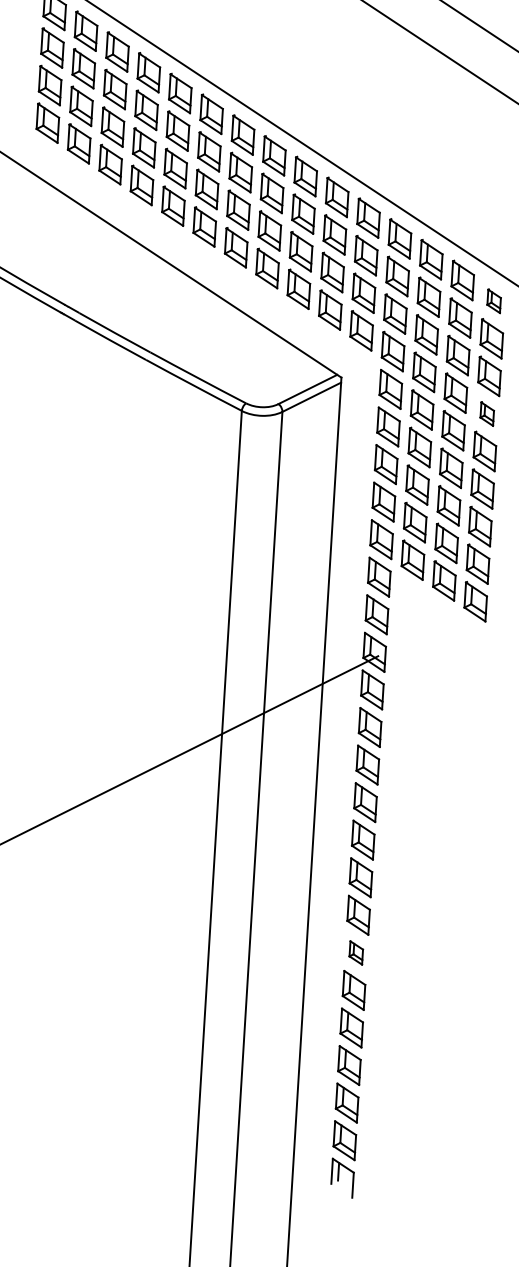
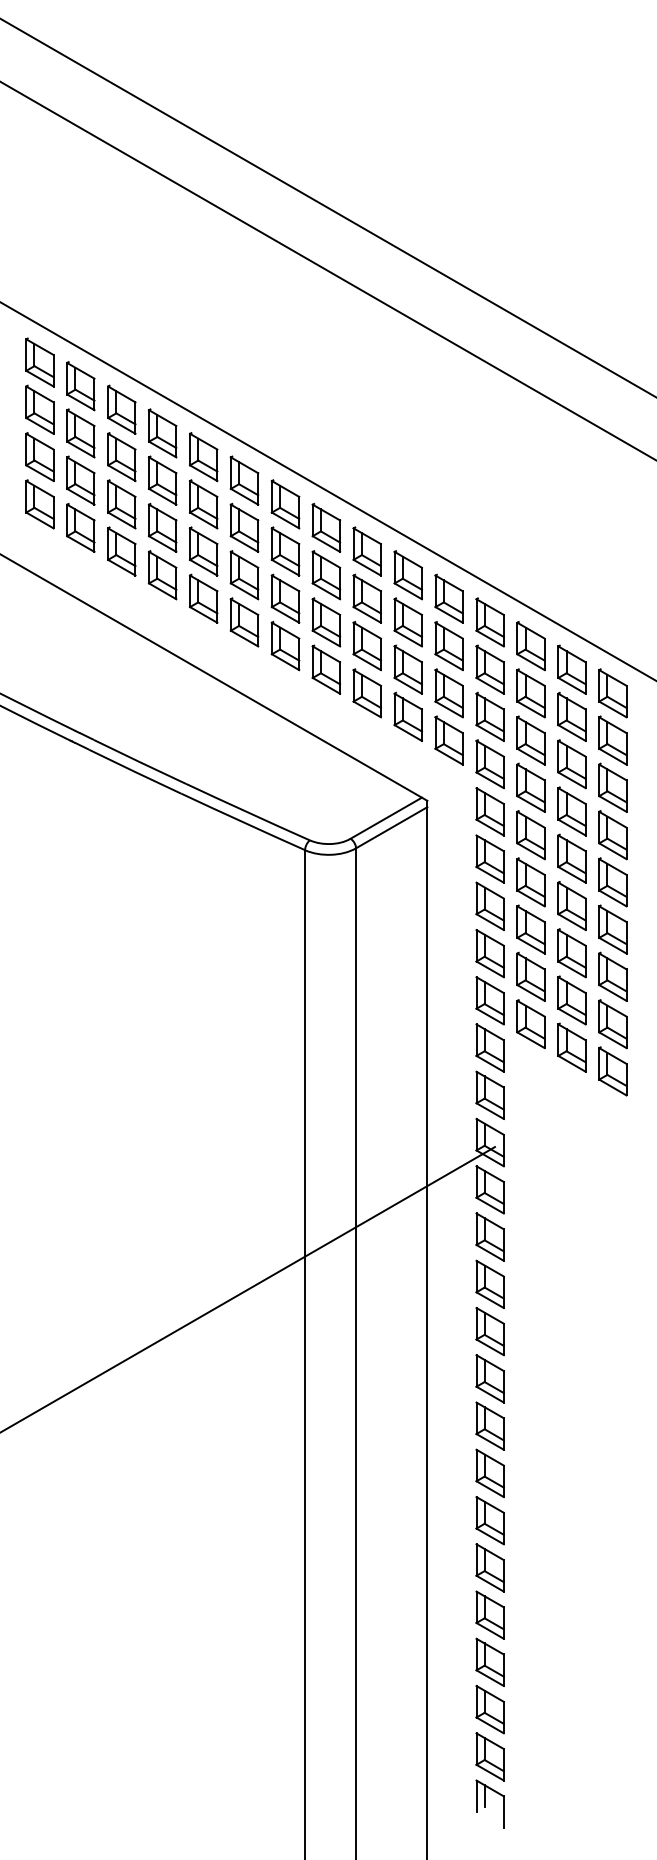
part: (493, 301) -> (612, 693), size x1.67
part: (486, 414) -> (612, 835), size x1.67
part: (355, 952) -> (489, 1520), size x1.67

